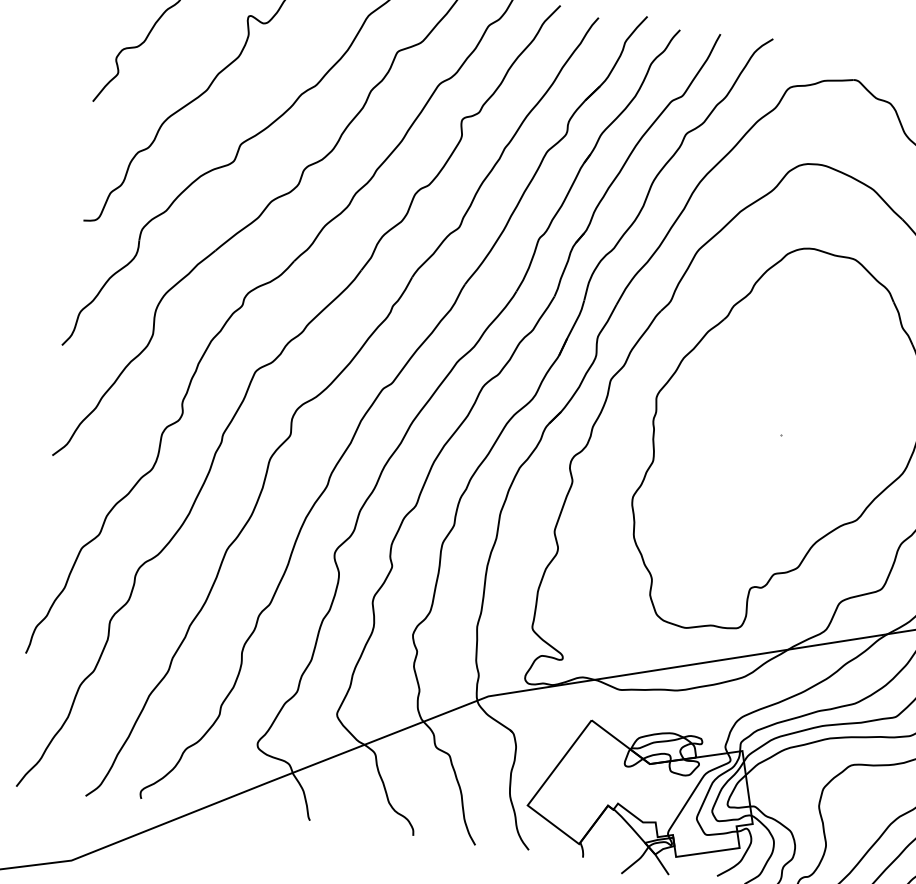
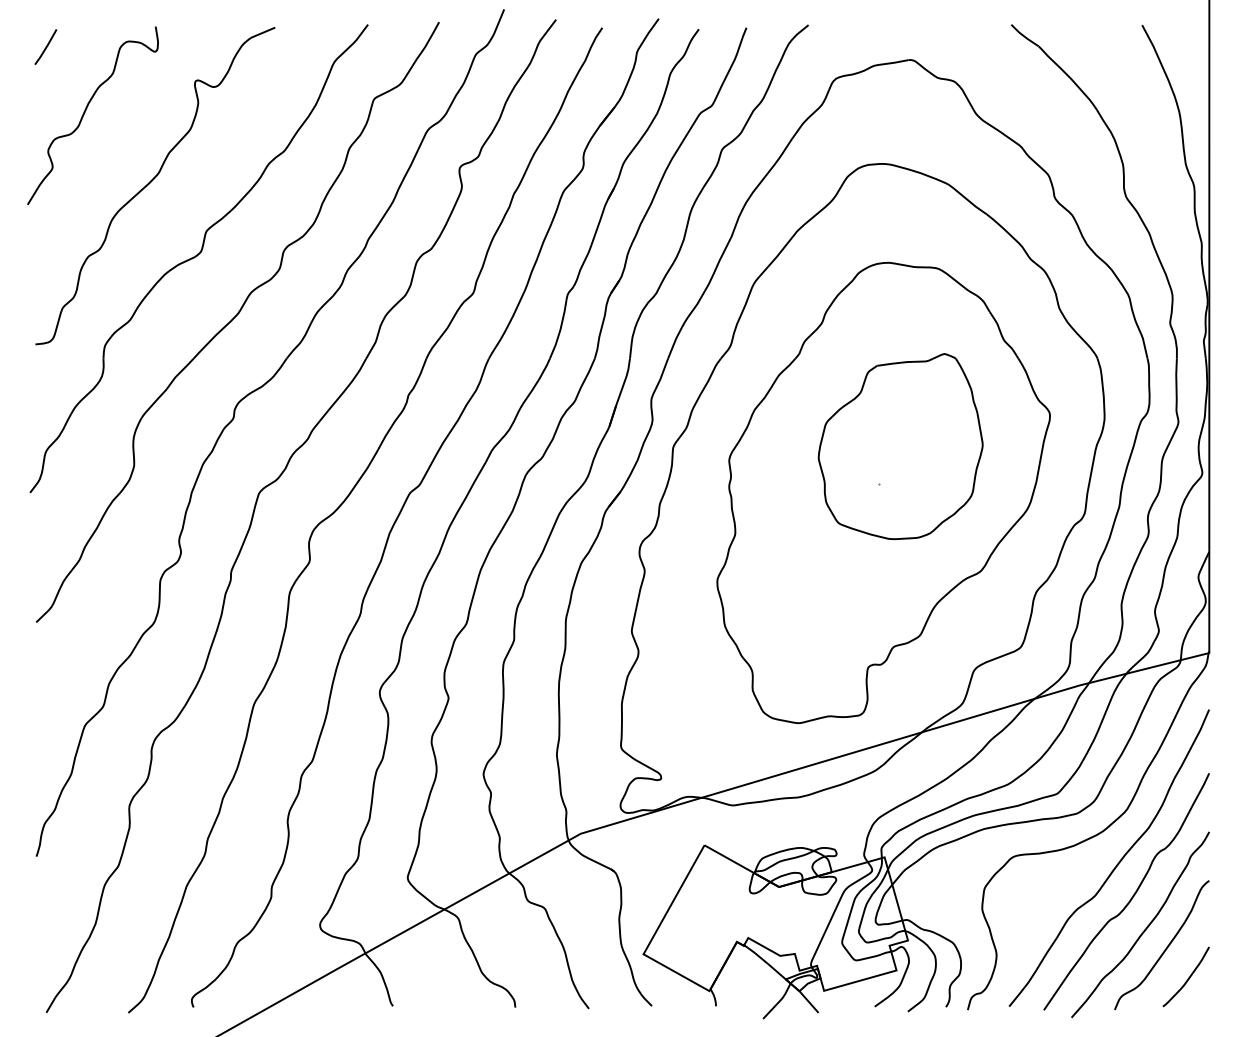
part: (802, 405) -> (900, 446), added

